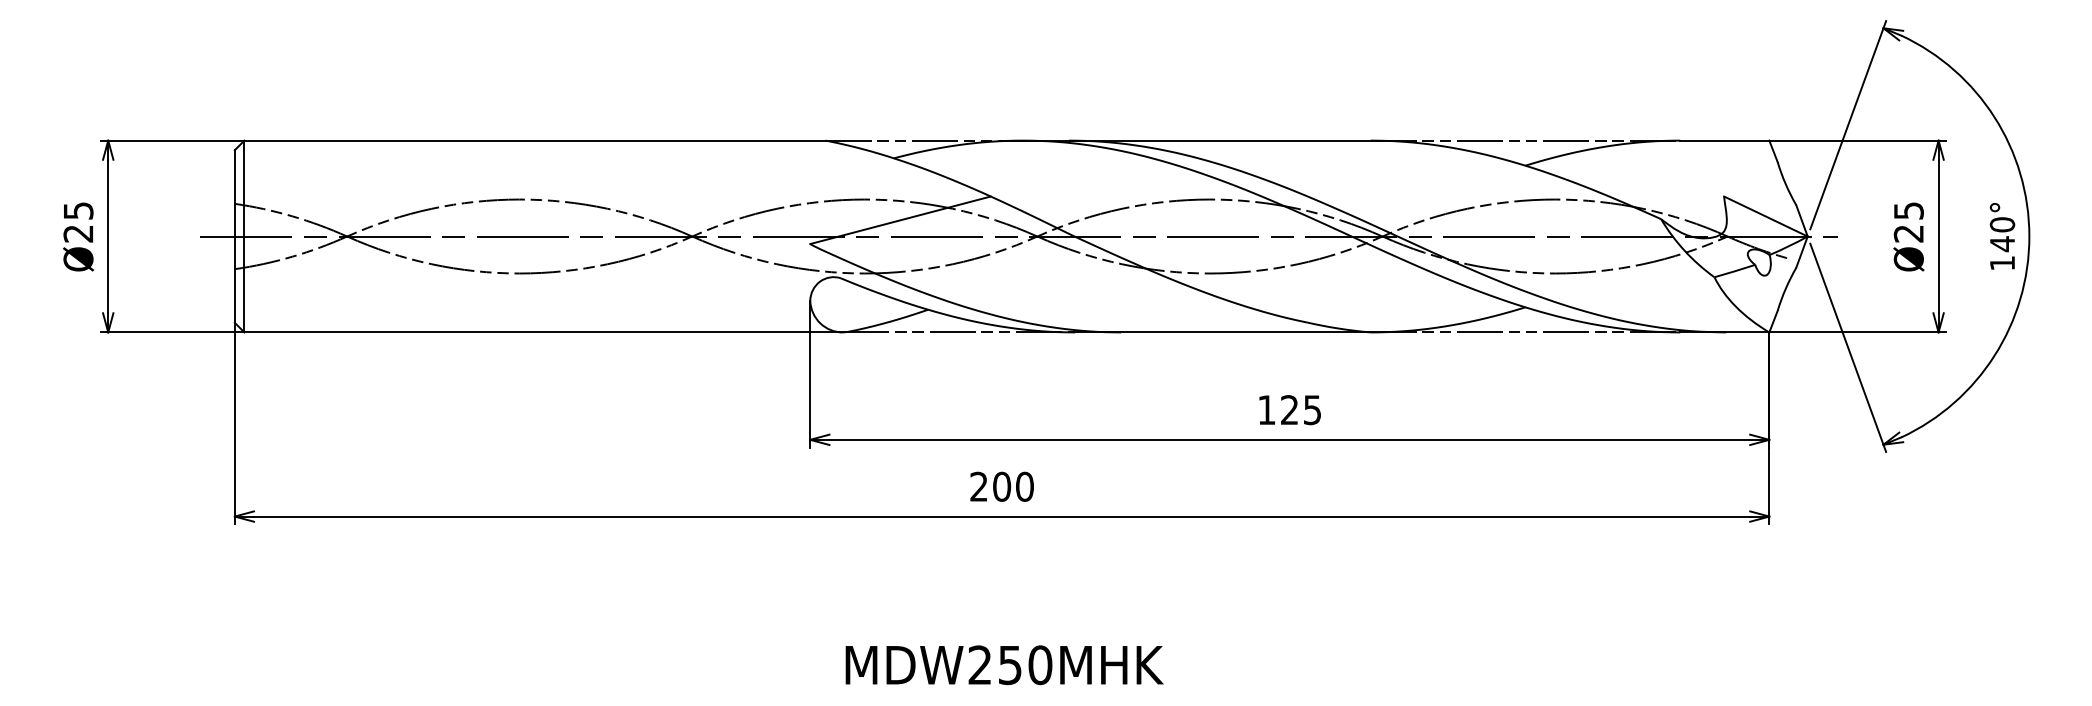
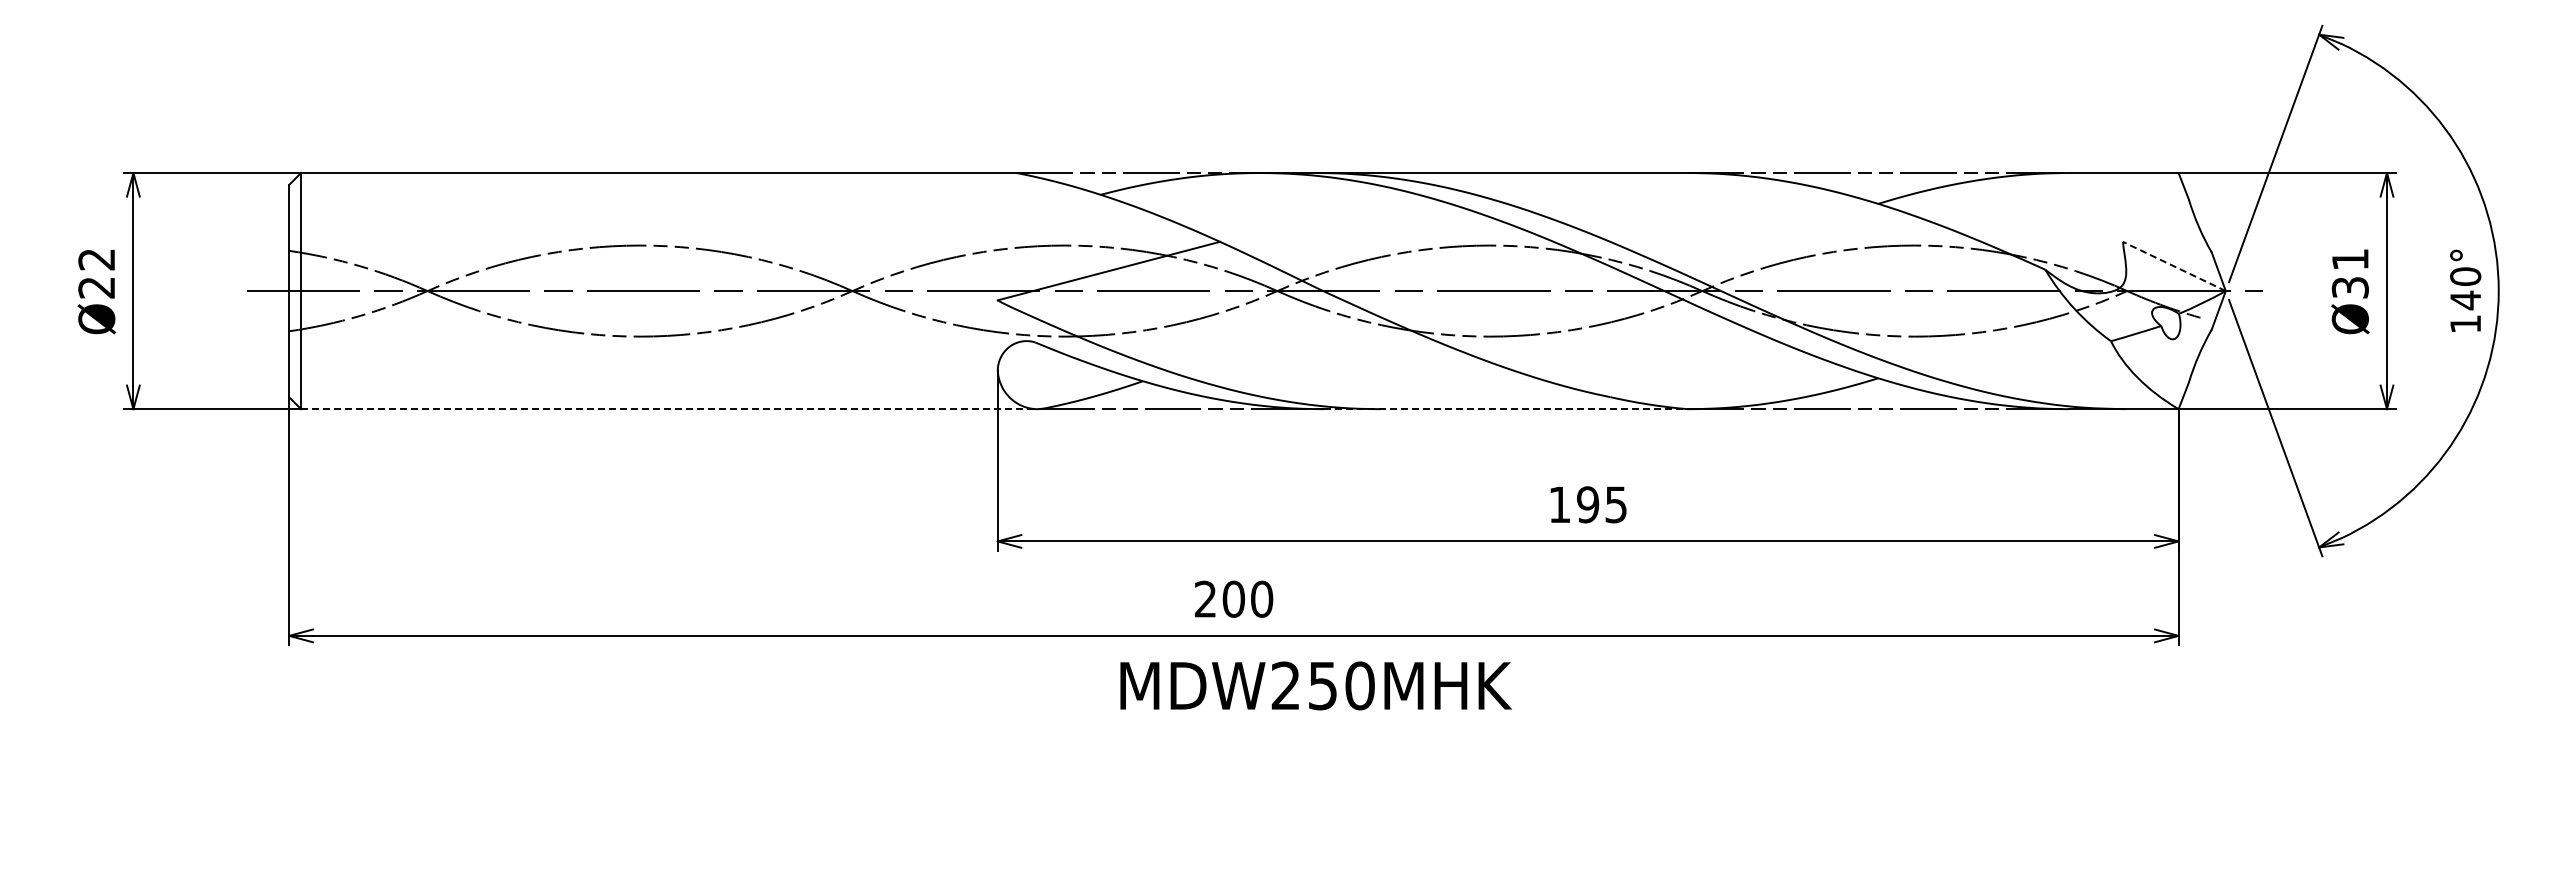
text: (78, 210) -> (96, 259), Ø25 -> Ø22
line: (1765, 216) -> (2173, 266), solid -> dashed
text: (1908, 222) -> (2350, 273), Ø25 -> Ø31
line: (543, 332) -> (669, 409), solid -> dashed
line: (1222, 332) -> (1505, 409), solid -> dashed
text: (1290, 409) -> (1588, 504), 125 -> 195
text: (1004, 664) -> (1315, 685), moved

